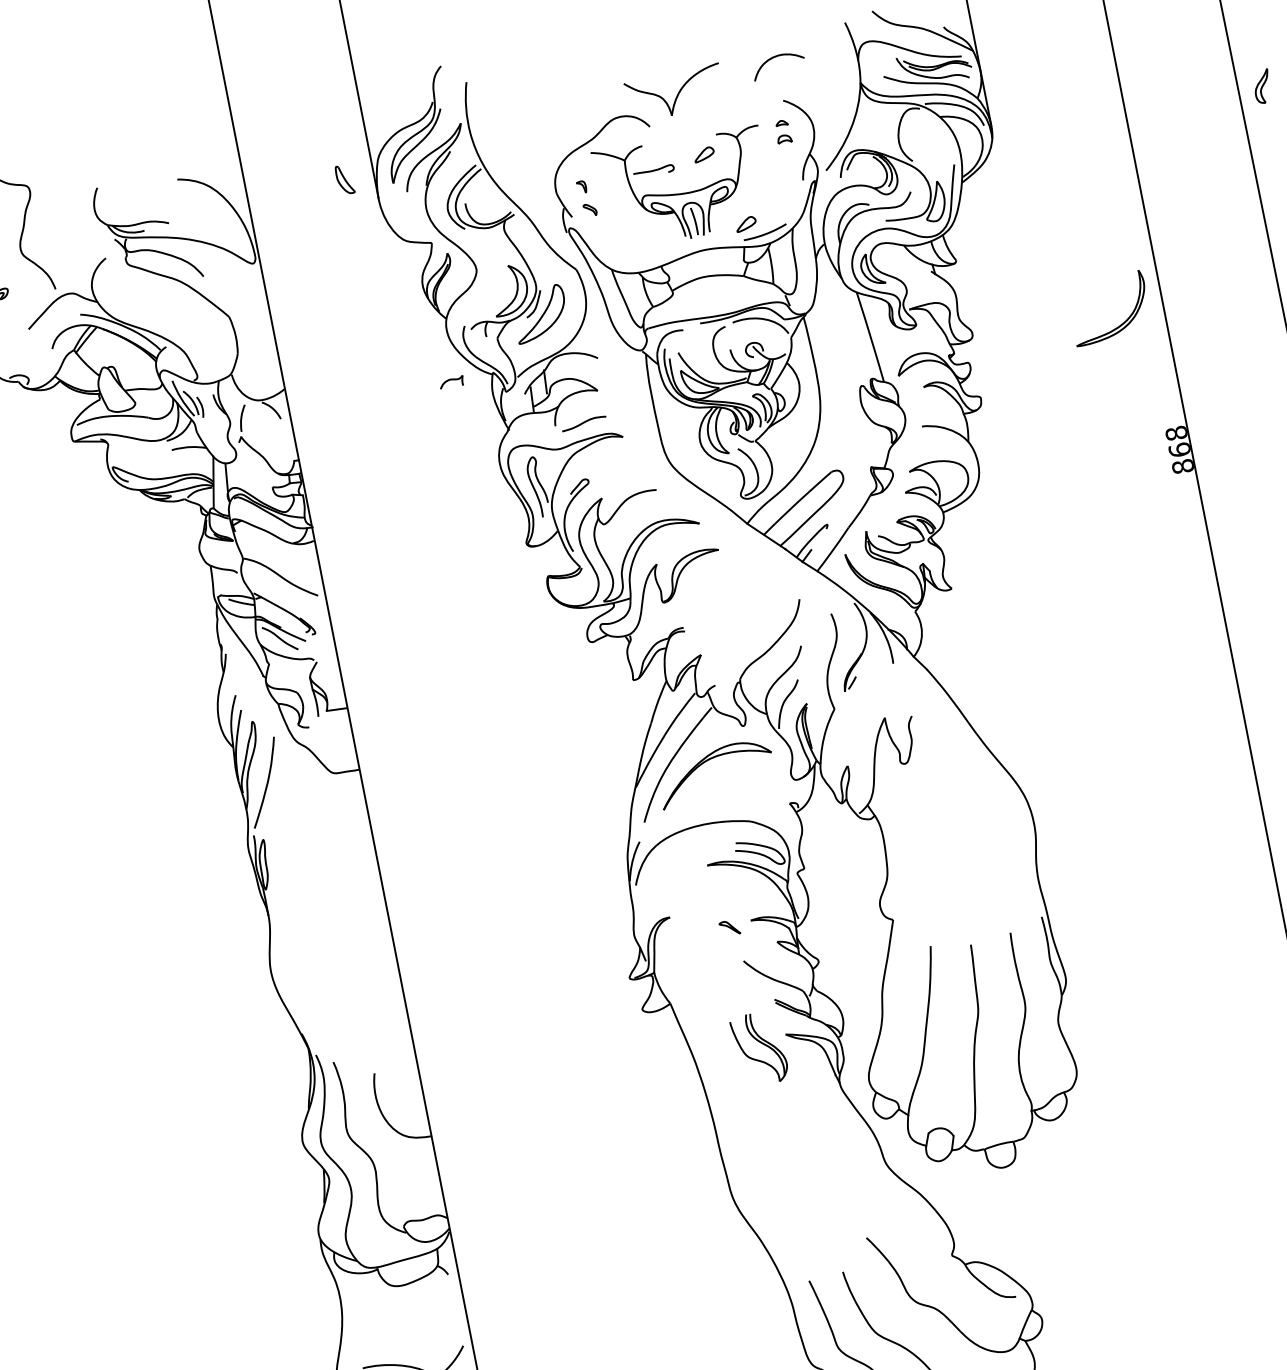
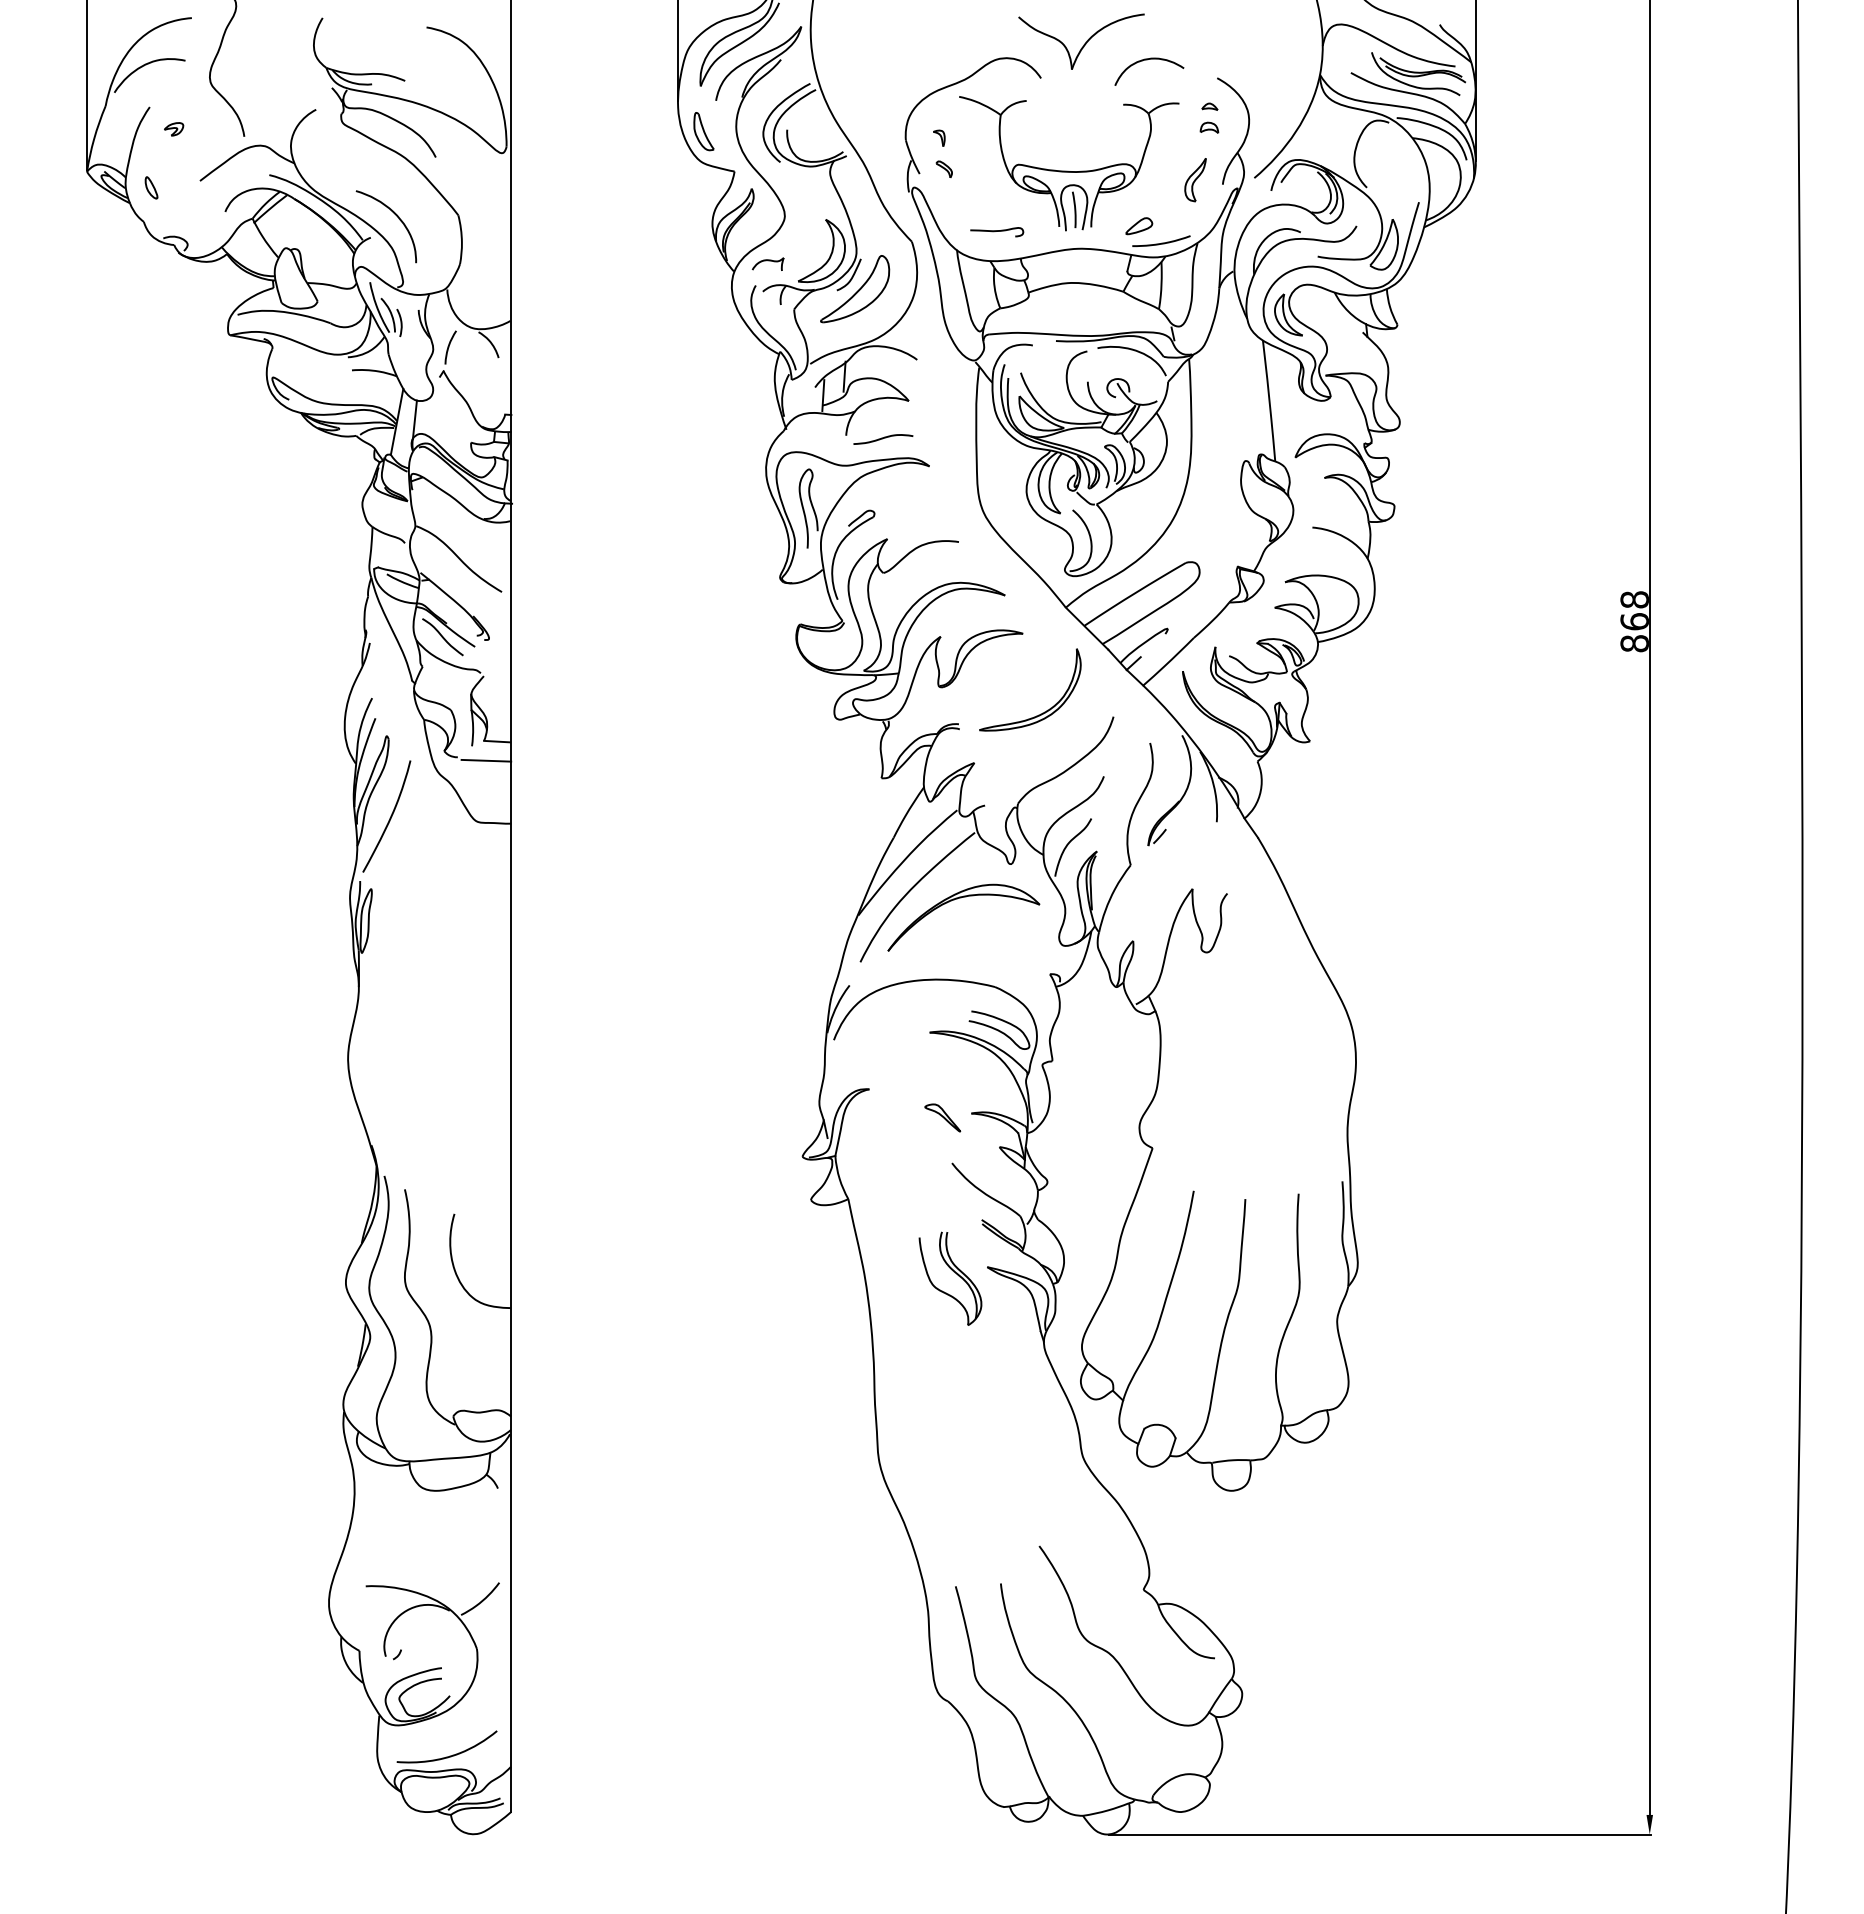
curve: (775, 57) -> (1147, 60), moved
part: (1262, 86) -> (1195, 180), moved
part: (704, 154) -> (1103, 127), removed
curve: (654, 170) -> (997, 231), moved
part: (344, 179) -> (703, 131), moved
part: (1121, 323) -> (1042, 712), moved
curve: (181, 326) -> (395, 215), added
part: (451, 382) -> (767, 263), moved
line: (331, 725) -> (486, 760), added
part: (729, 927) -> (942, 1117), size x1.43

